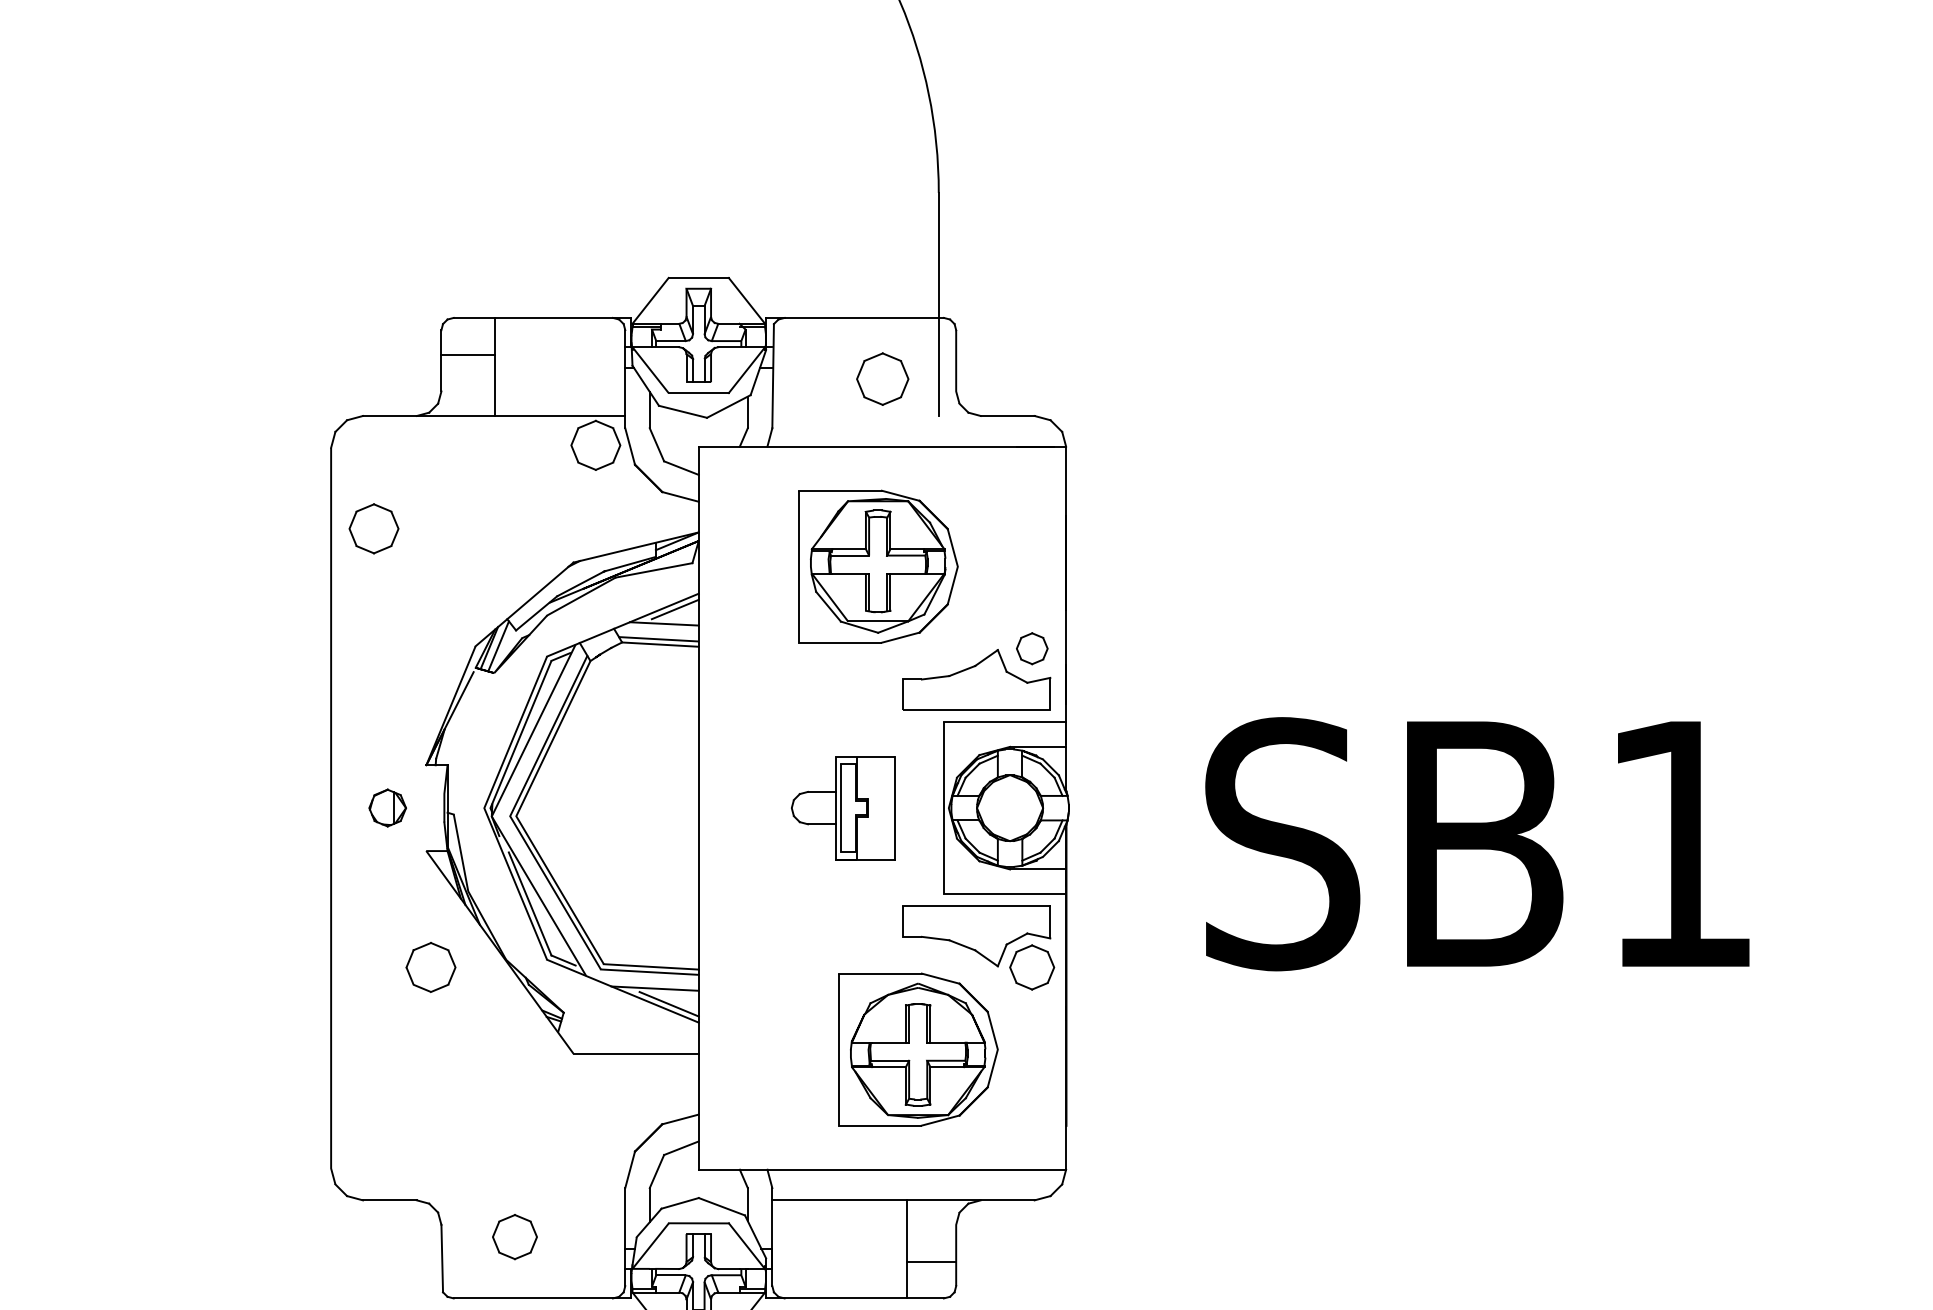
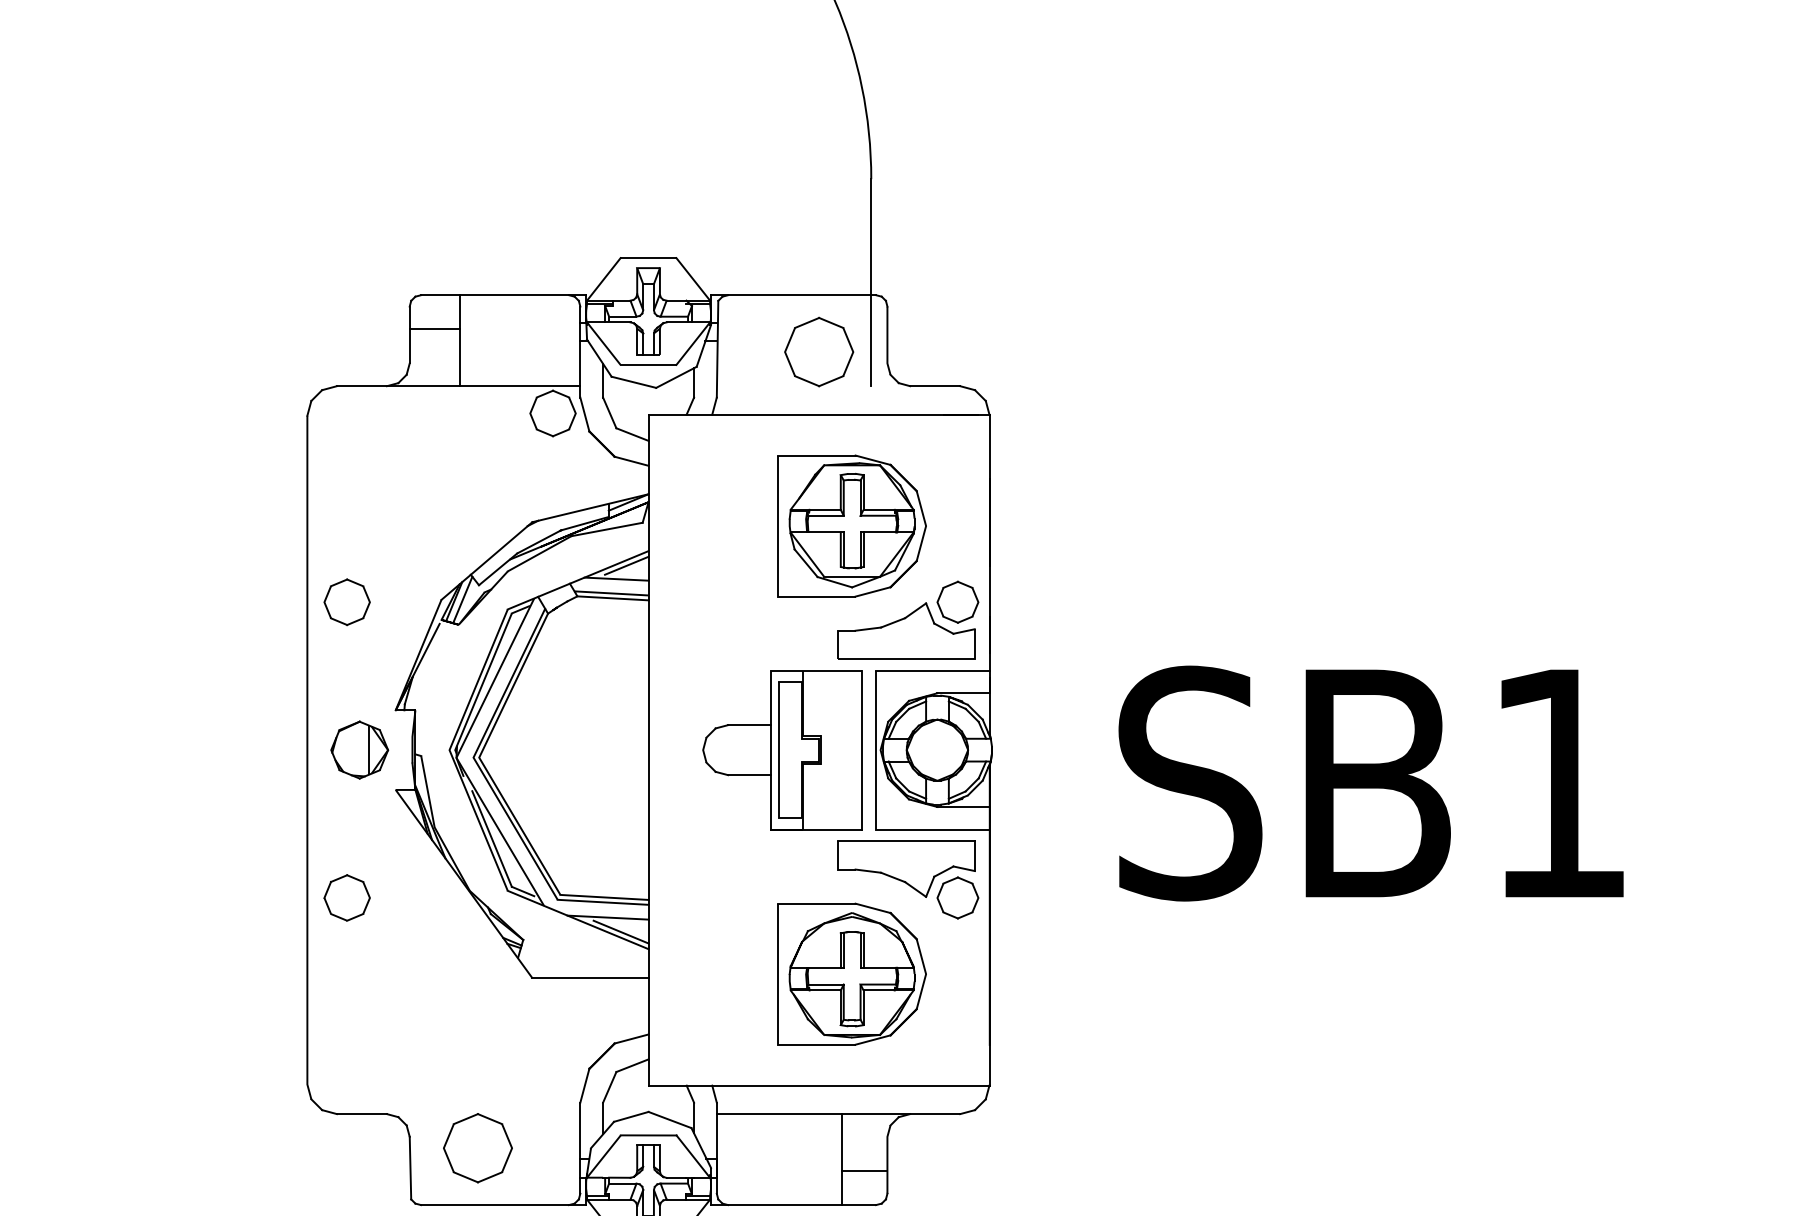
part: (882, 378) -> (819, 351), size x1.43
part: (373, 528) -> (346, 601), moved
part: (878, 566) -> (852, 525), moved
part: (1032, 648) -> (958, 601), size x1.43
part: (387, 807) -> (359, 749), size x1.67
part: (842, 807) -> (781, 749), size x1.67
part: (430, 967) -> (346, 898), moved
part: (514, 1236) -> (477, 1147), size x1.67

